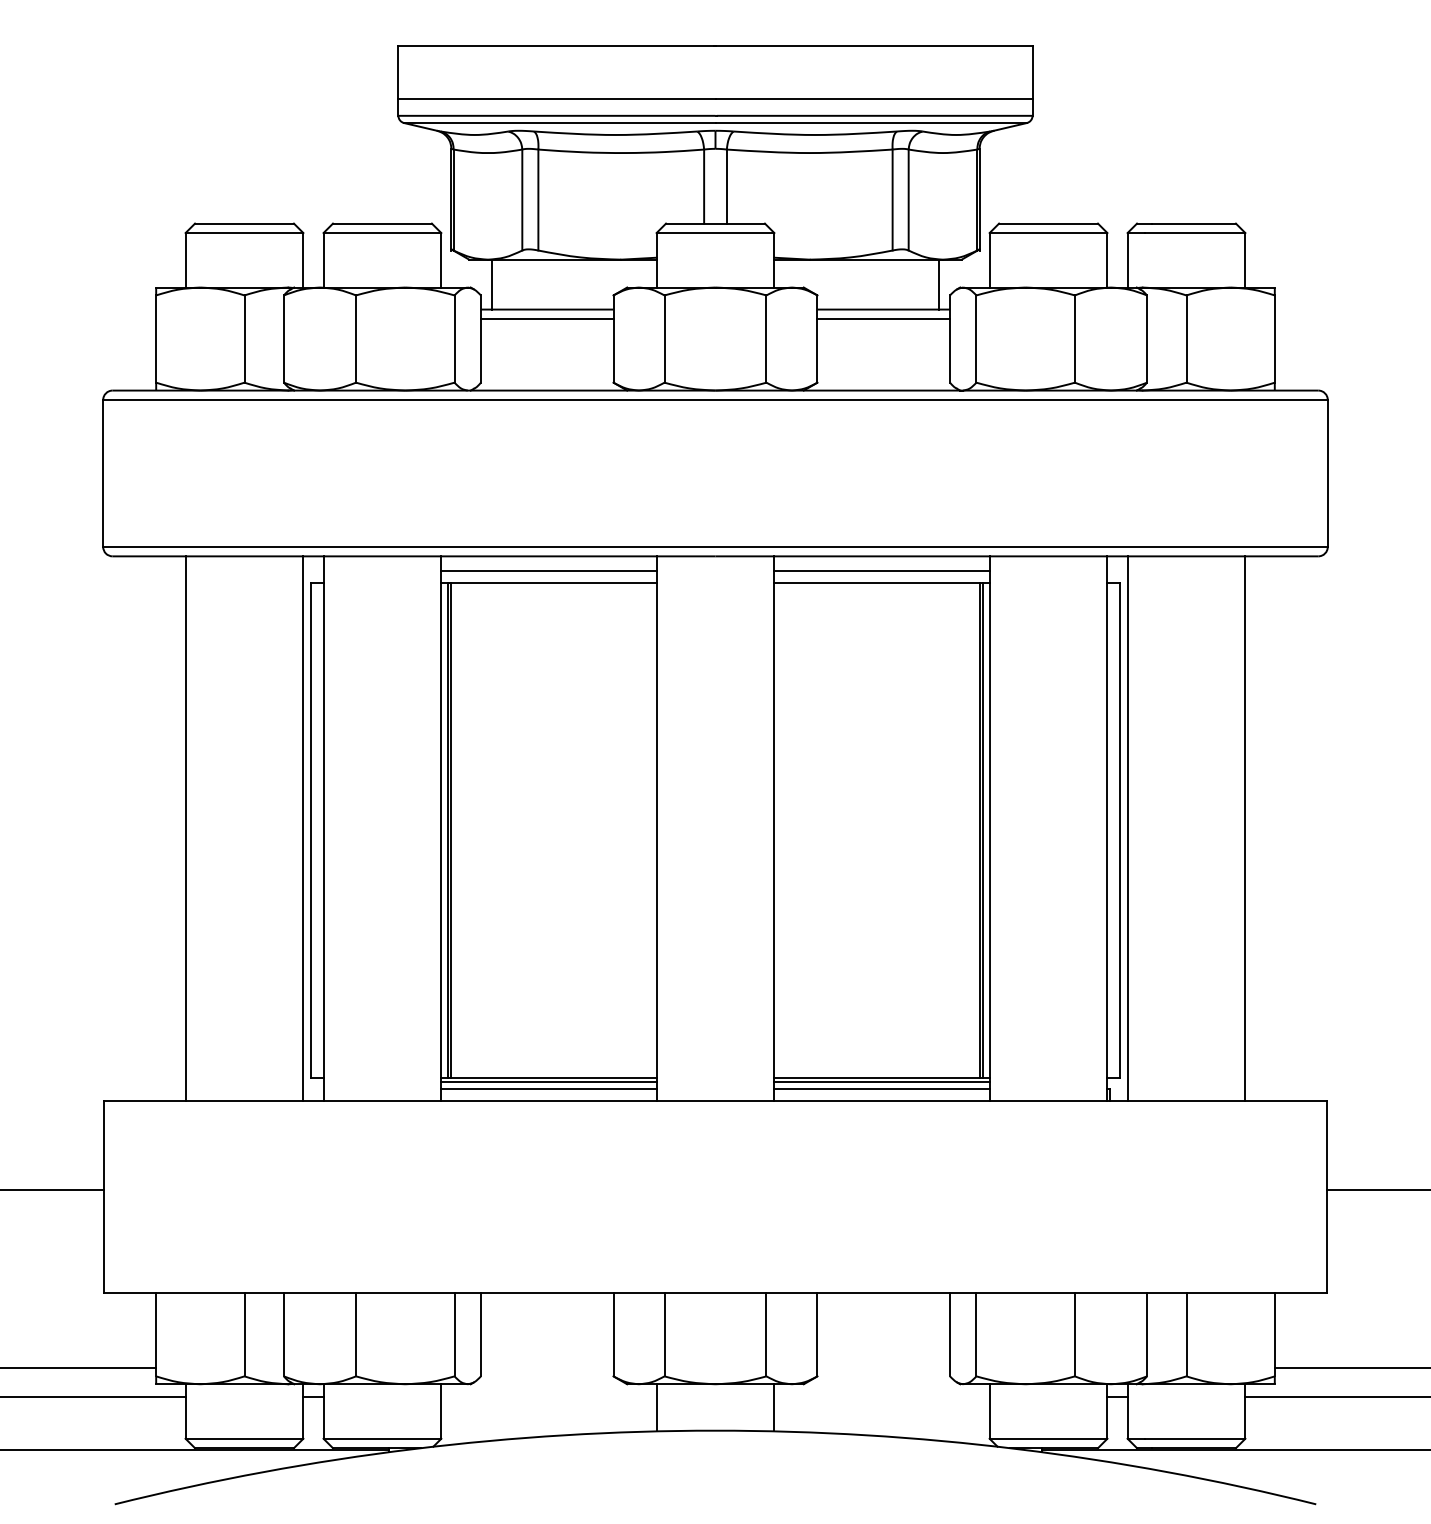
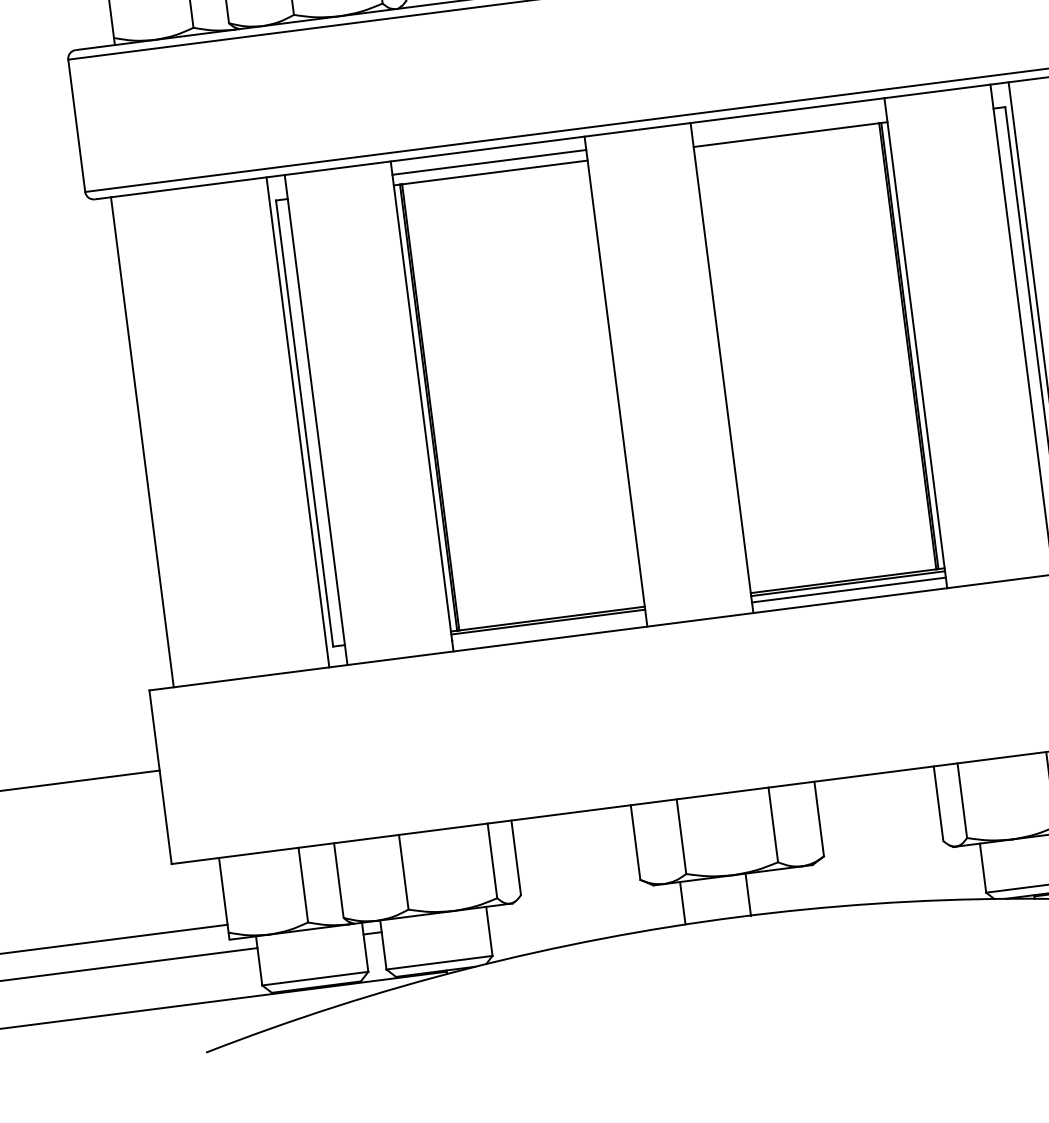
line: (881, 571) -> (788, 124), removed
line: (185, 828) -> (142, 442), moved
line: (548, 1088) -> (548, 628), removed
line: (774, 1407) -> (748, 894), moved

